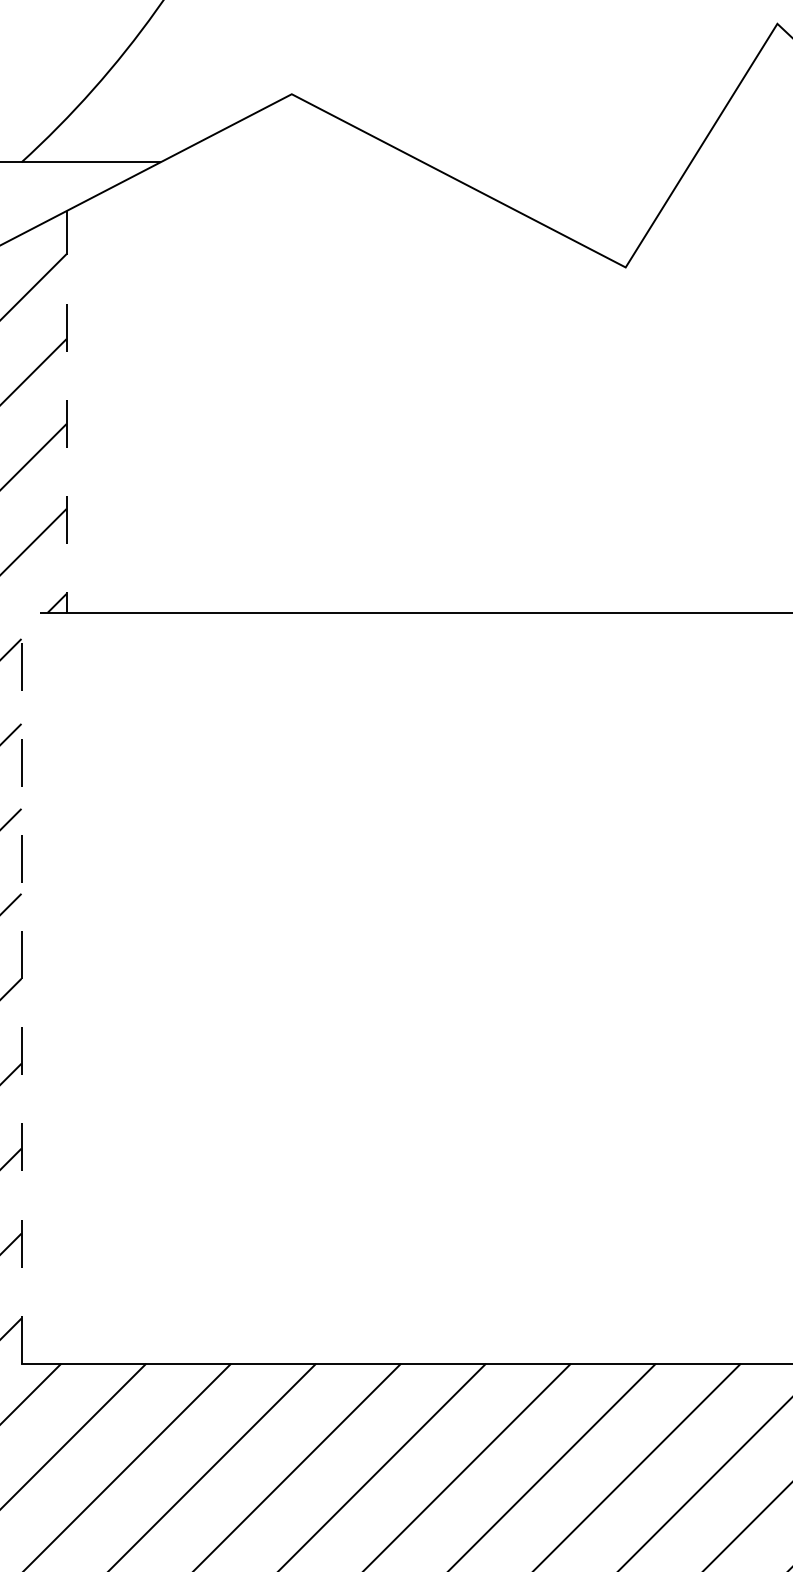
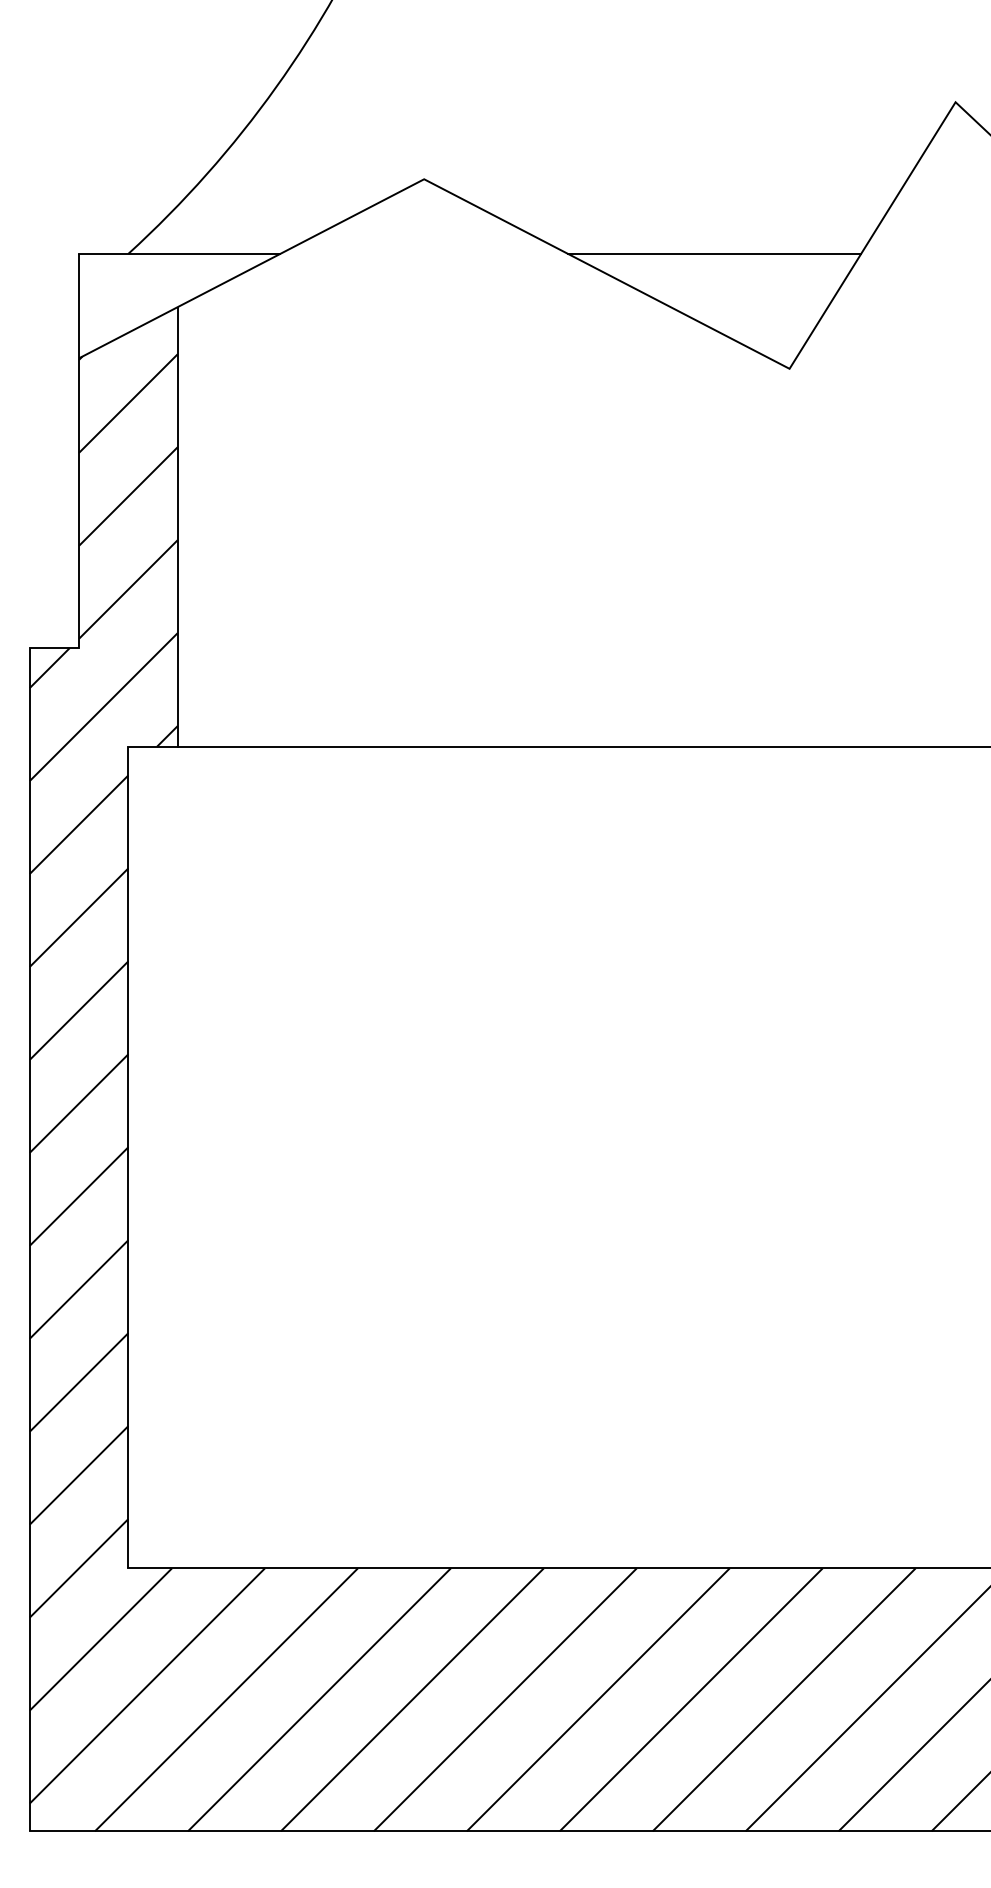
line: (557, 162) -> (714, 253), added
line: (21, 763) -> (128, 911), dashed -> solid

